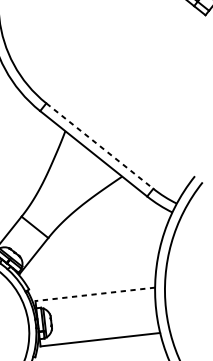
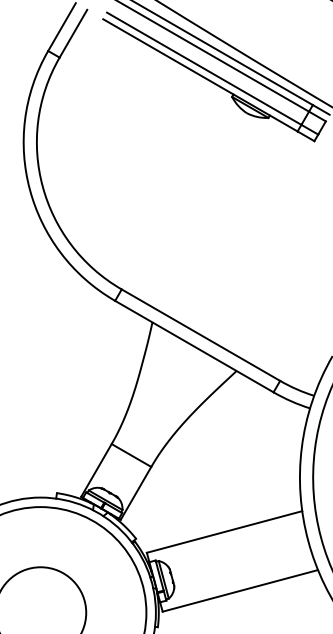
line: (100, 146) -> (201, 335), dashed -> solid
line: (95, 294) -> (224, 532), dashed -> solid

